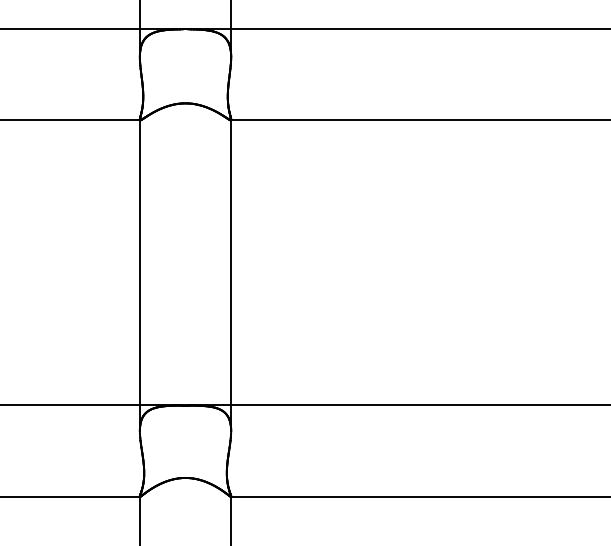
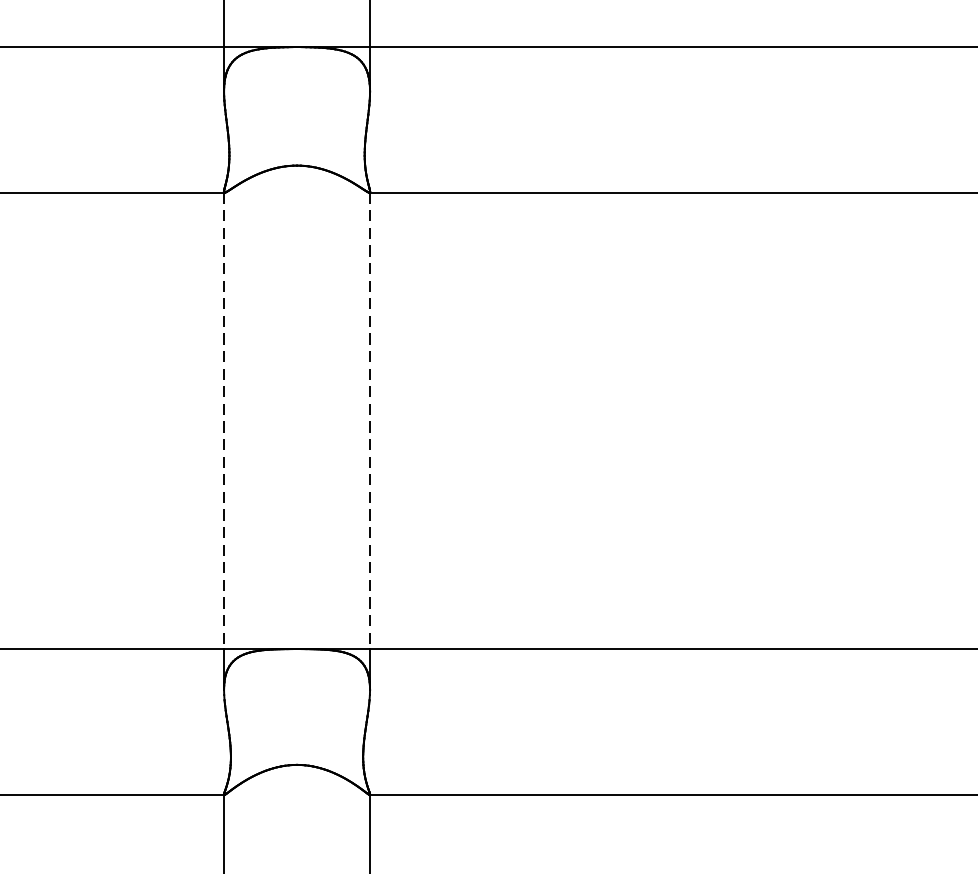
line: (139, 262) -> (223, 420), solid -> dashed
line: (231, 262) -> (370, 420), solid -> dashed

